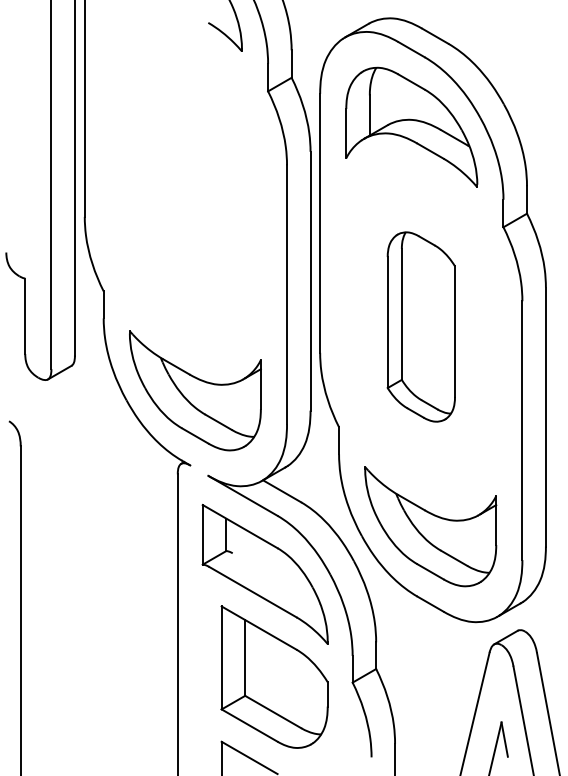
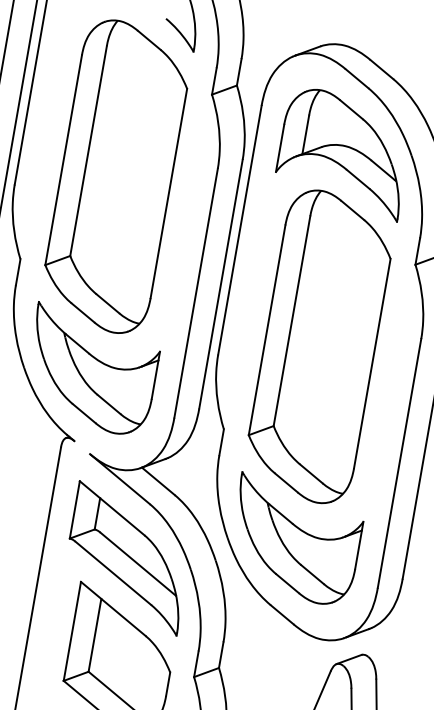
part: (185, 190) -> (116, 176), added
part: (421, 326) -> (320, 346), size x1.67
line: (276, 578) -> (138, 564), added

